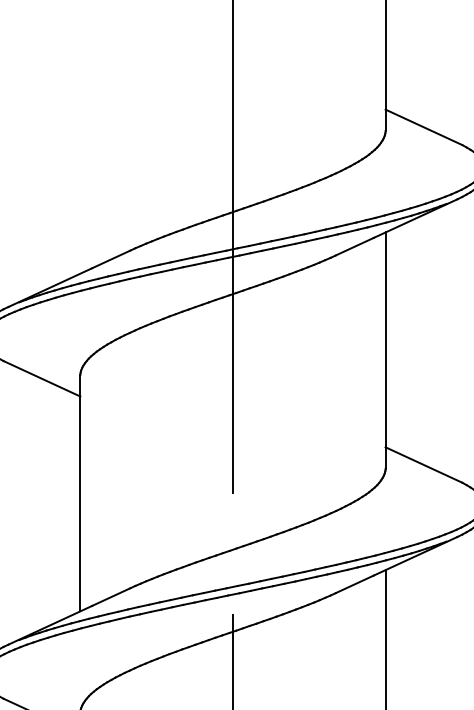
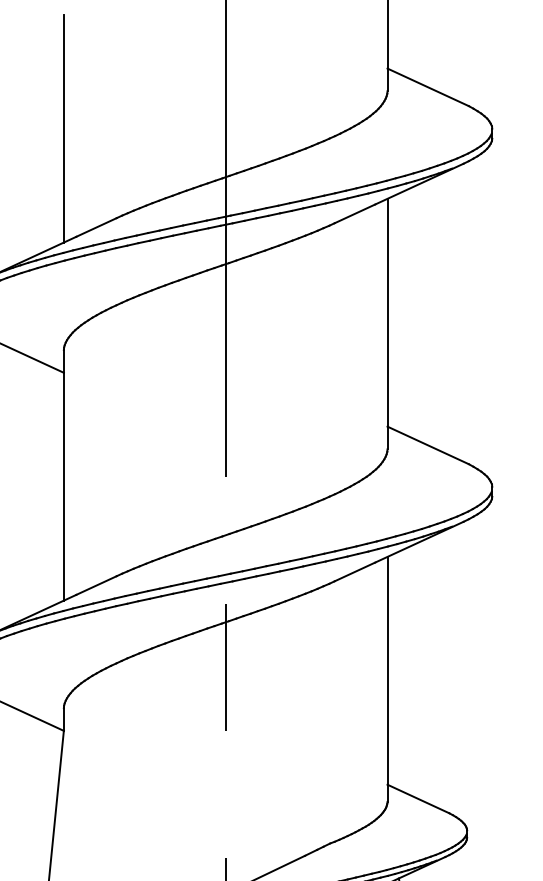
line: (80, 166) -> (63, 128), added

